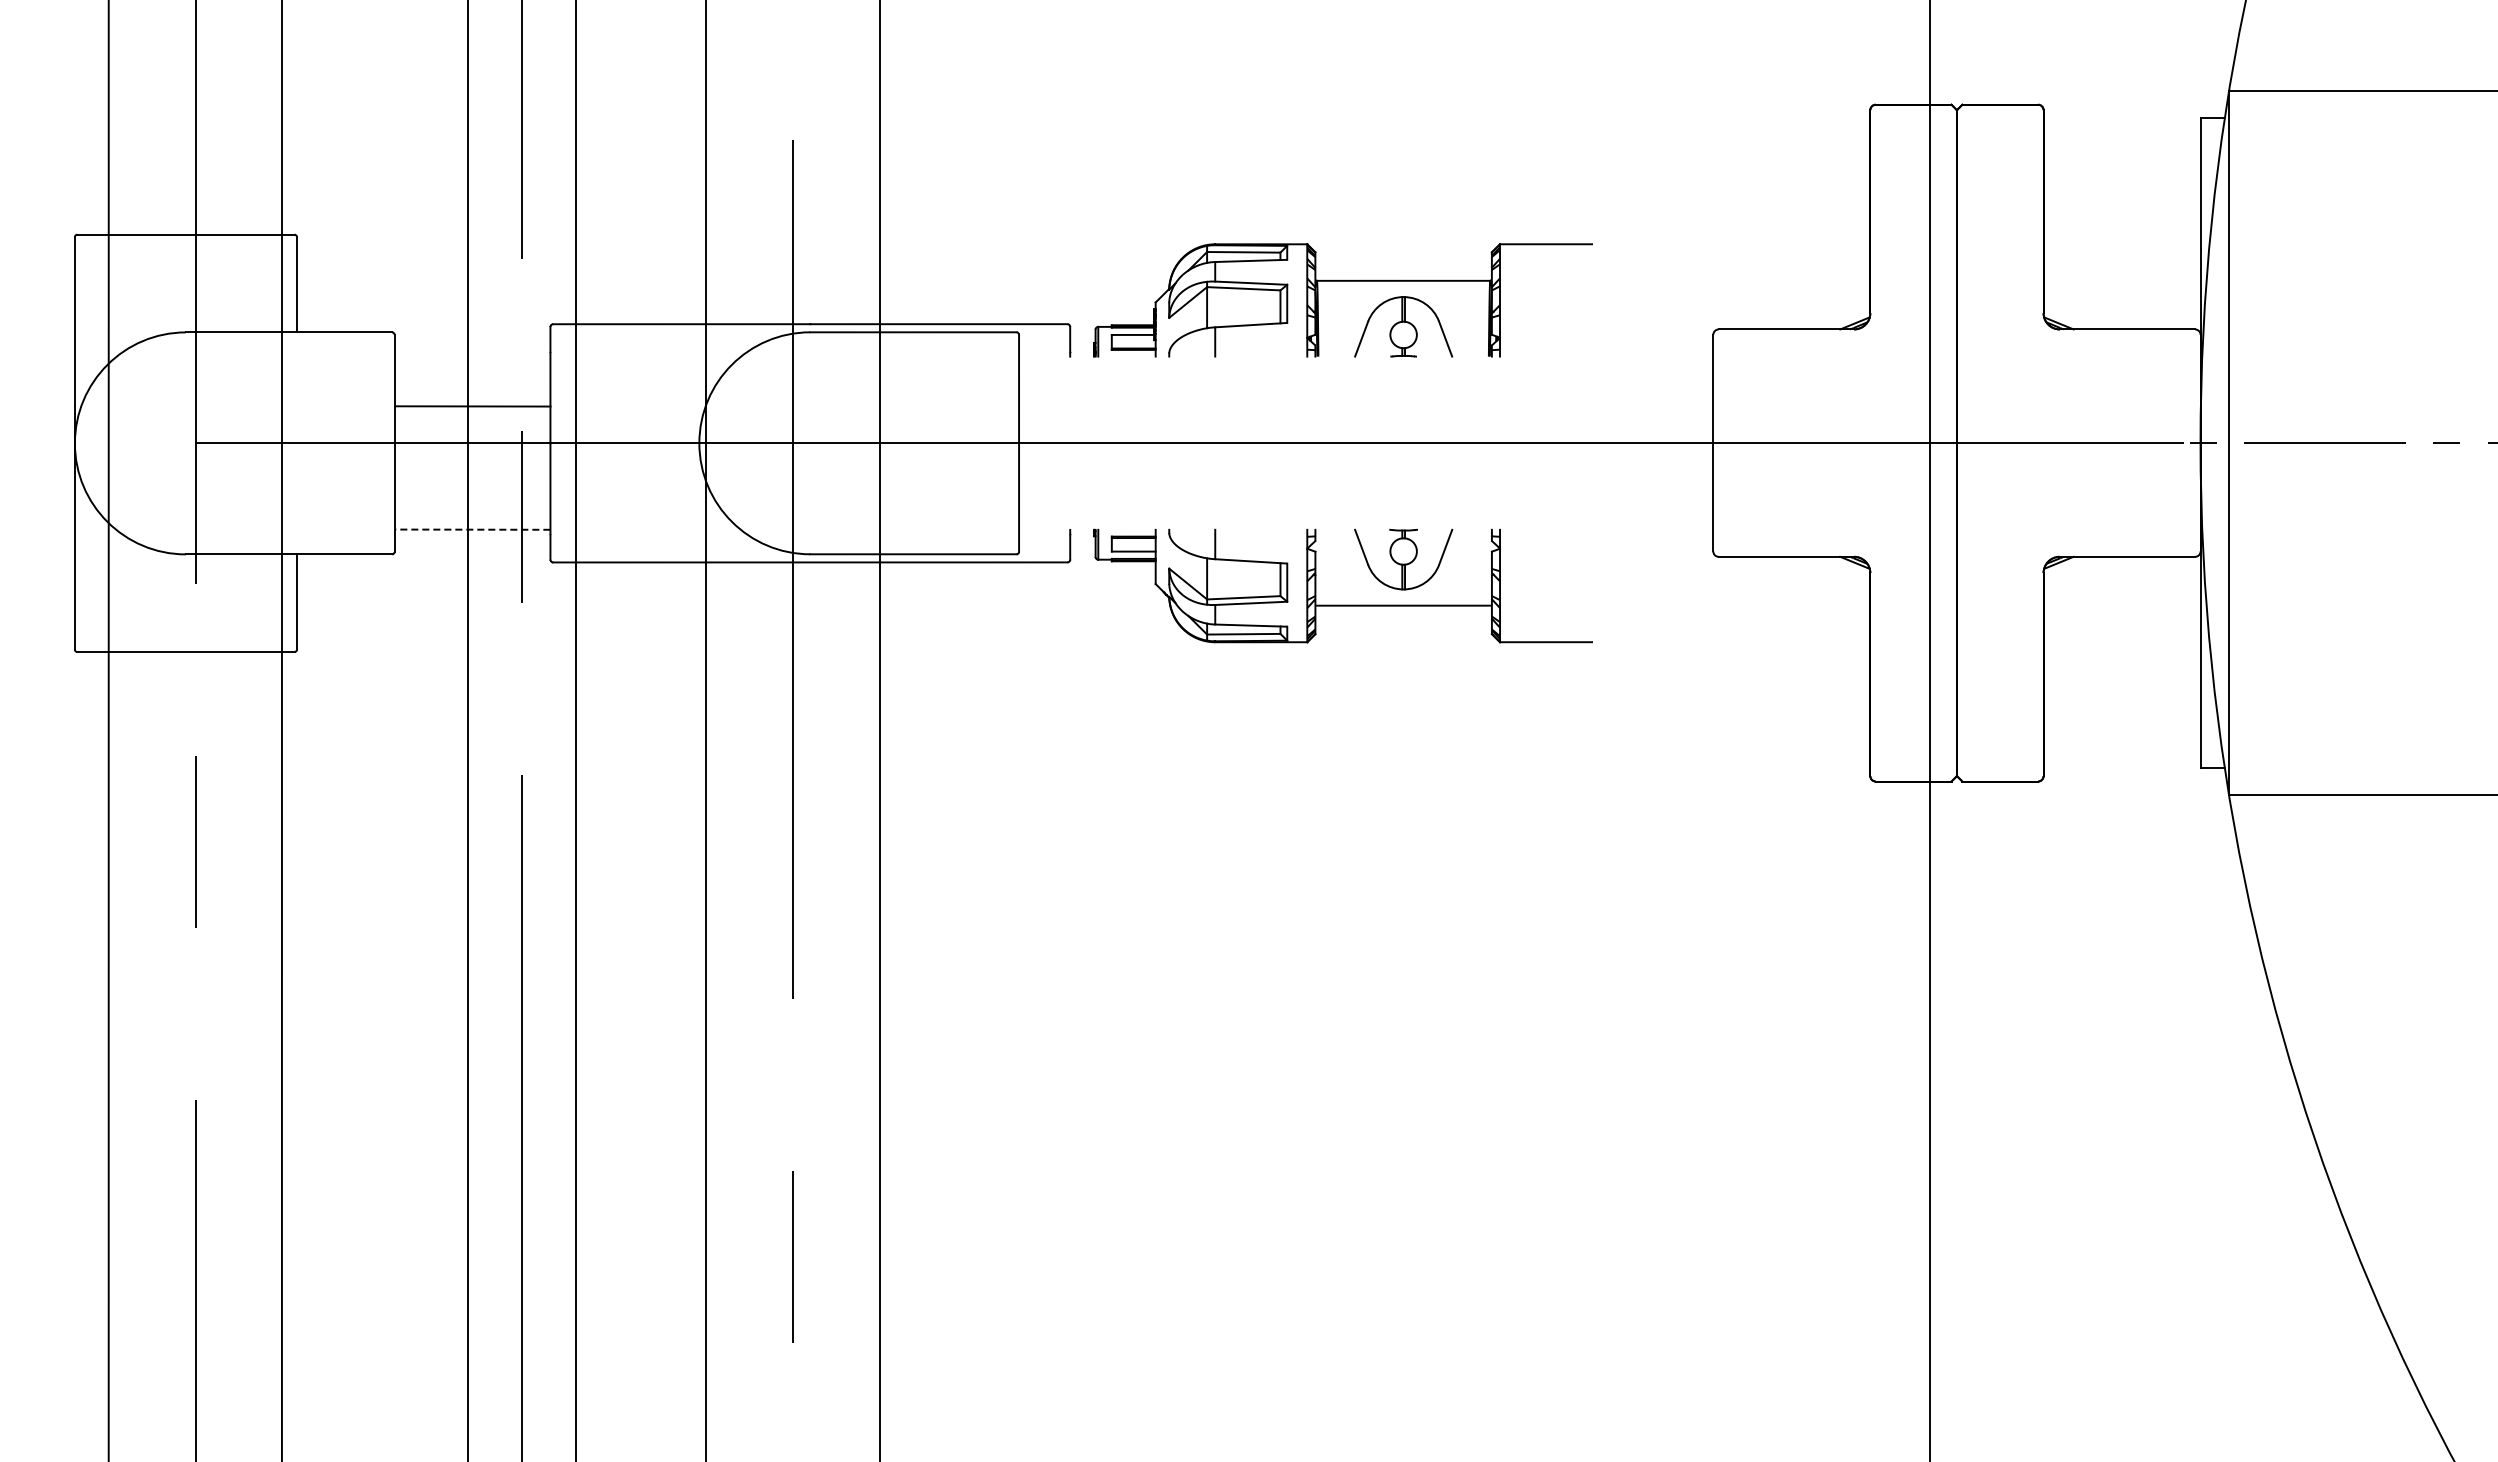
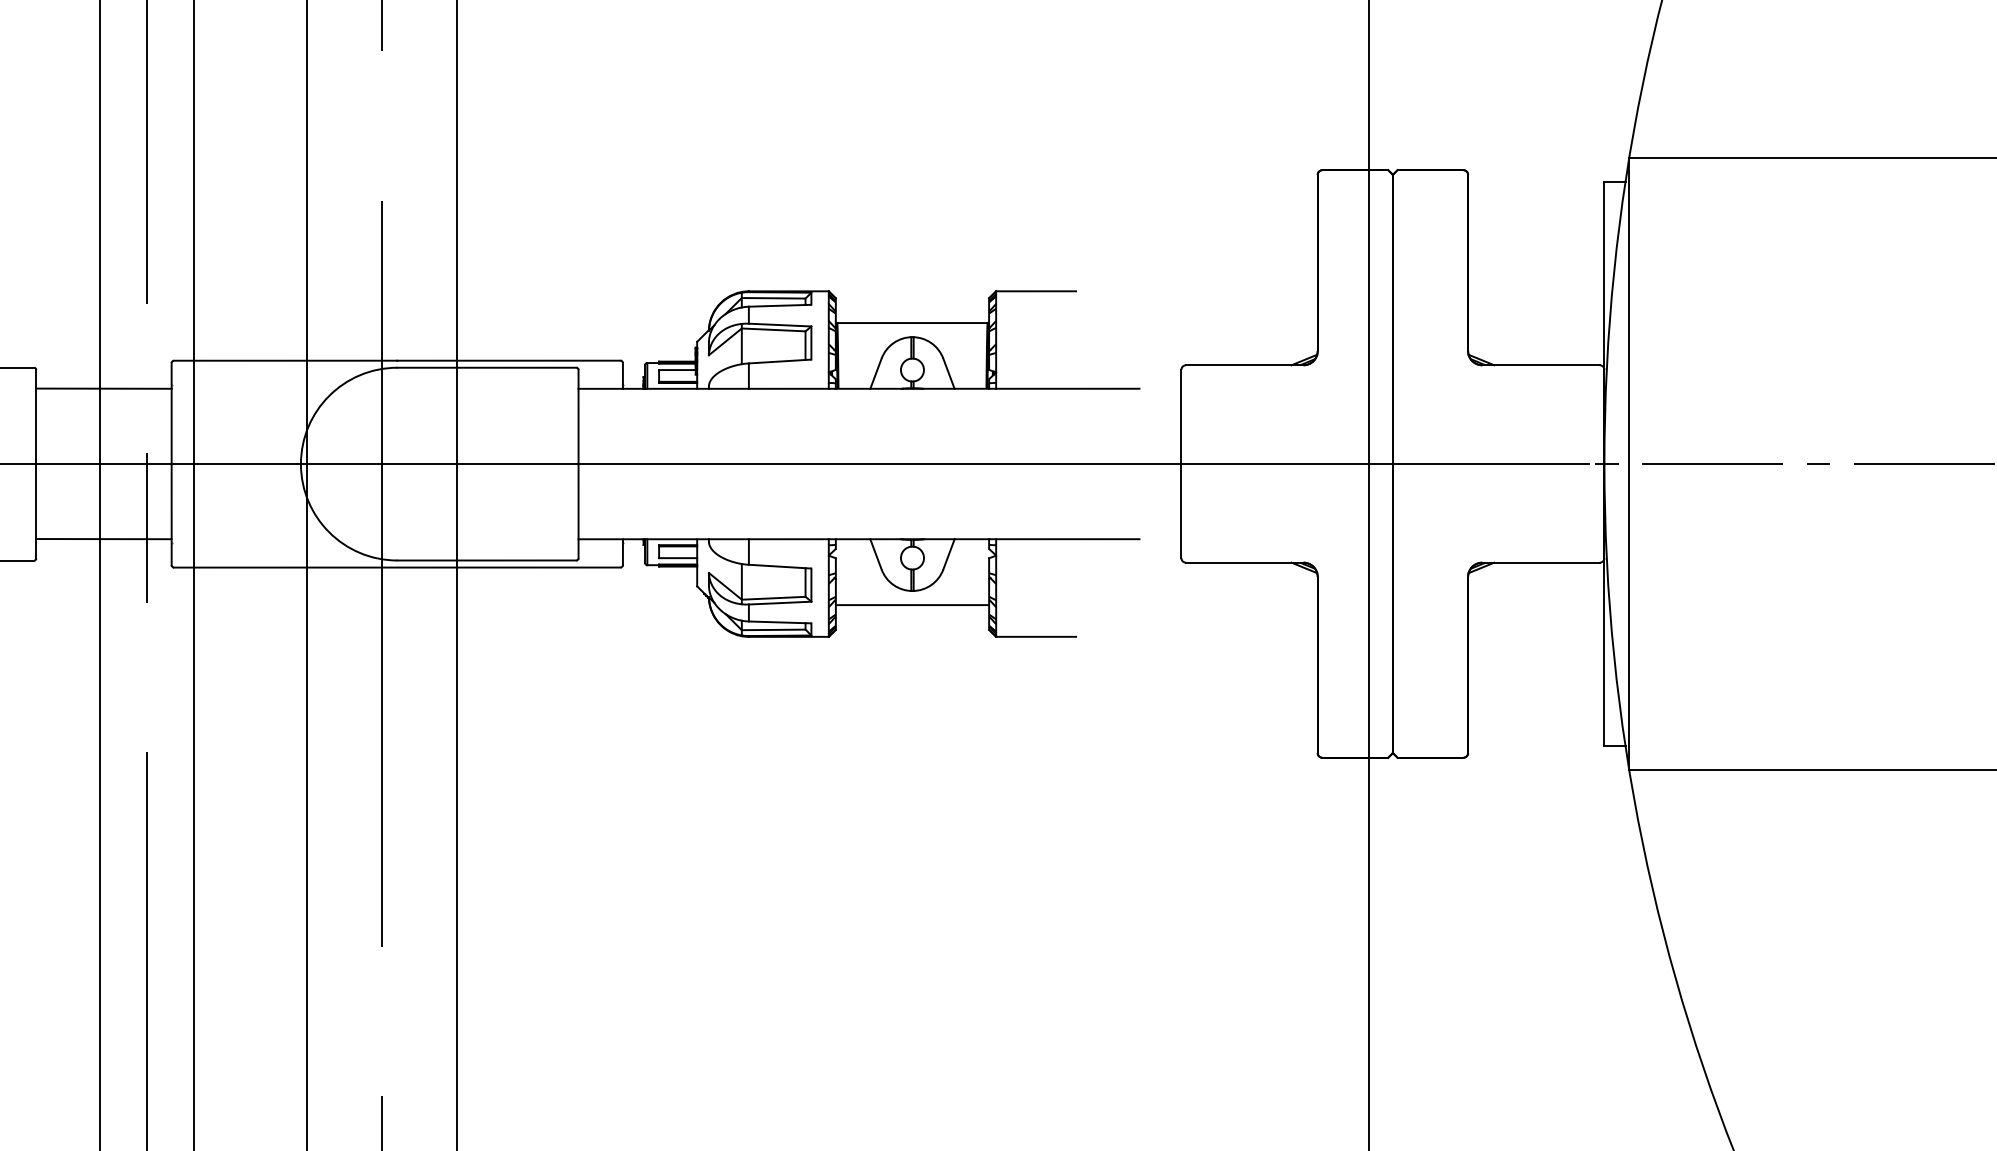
line: (1342, 356) -> (859, 388), added
line: (472, 406) -> (103, 388), moved
line: (472, 529) -> (103, 538), dashed -> solid
line: (1342, 529) -> (859, 538), added

